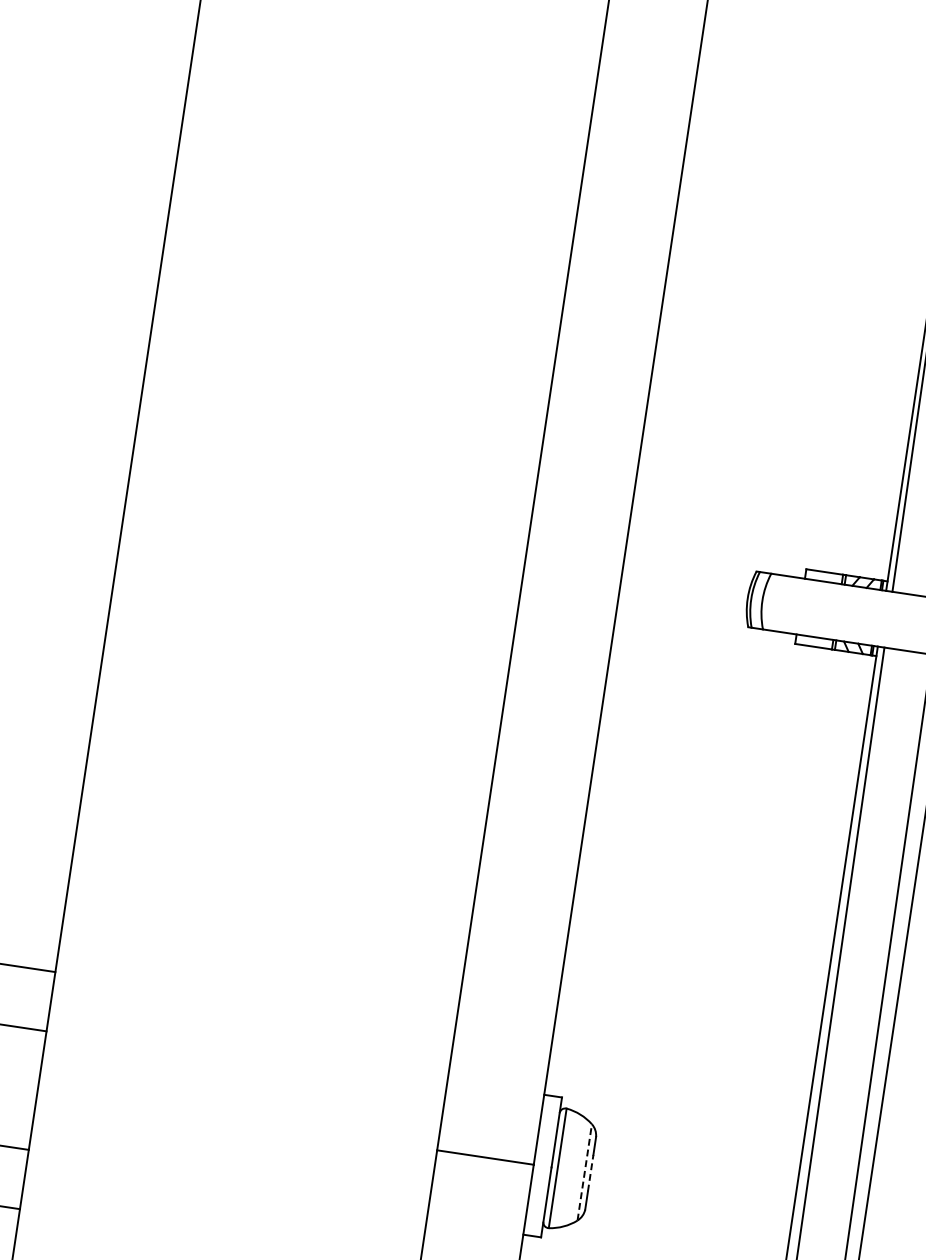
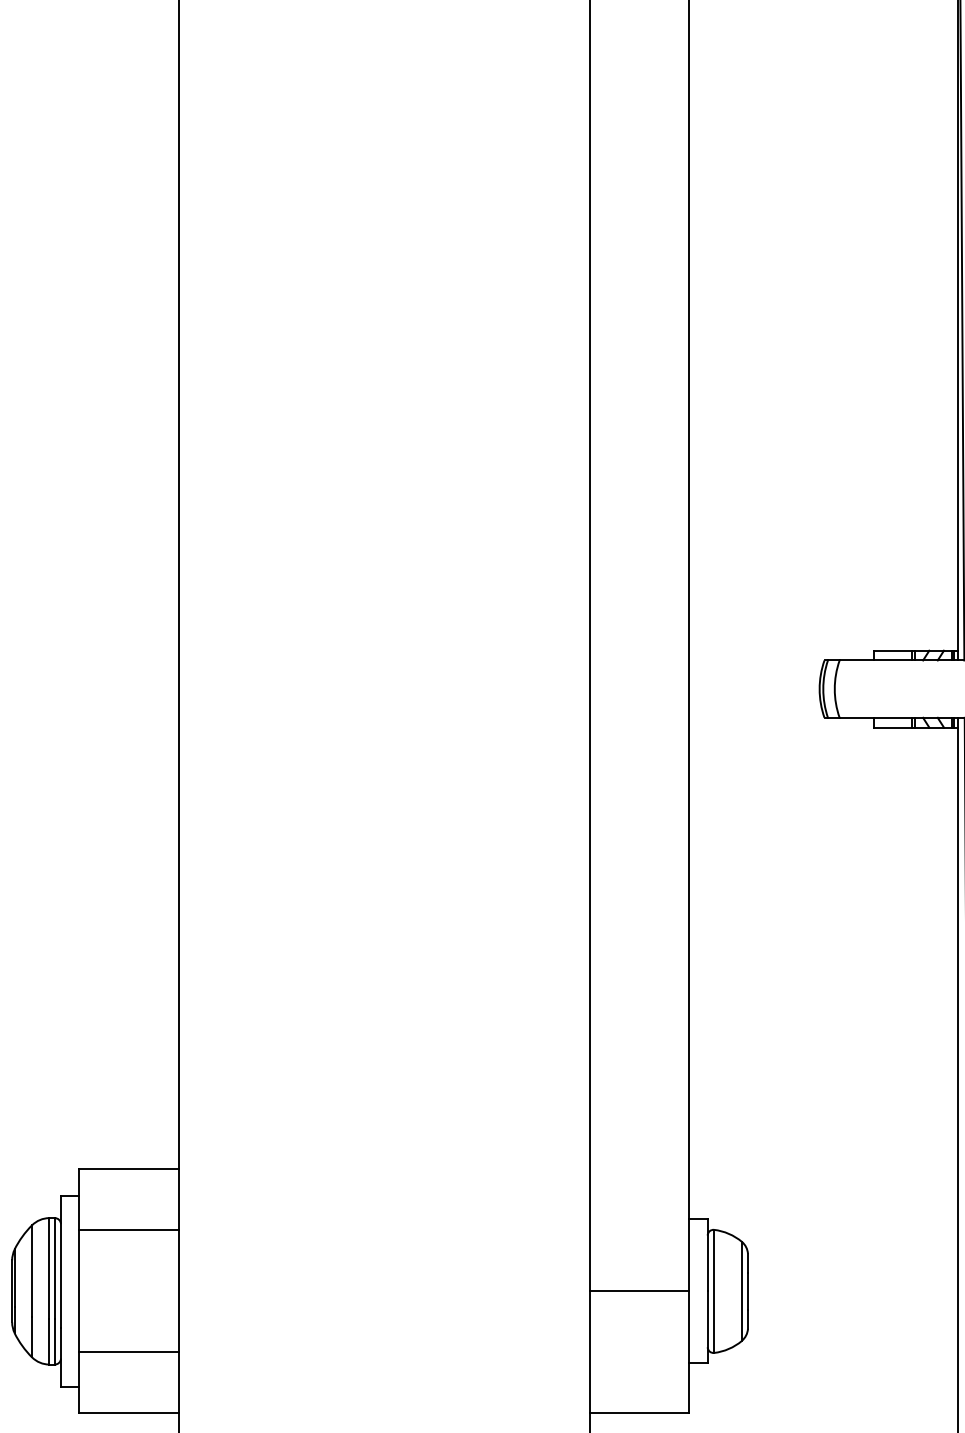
line: (584, 1172) -> (741, 1291), dashed -> solid
line: (591, 1173) -> (748, 1291), dashed -> solid

